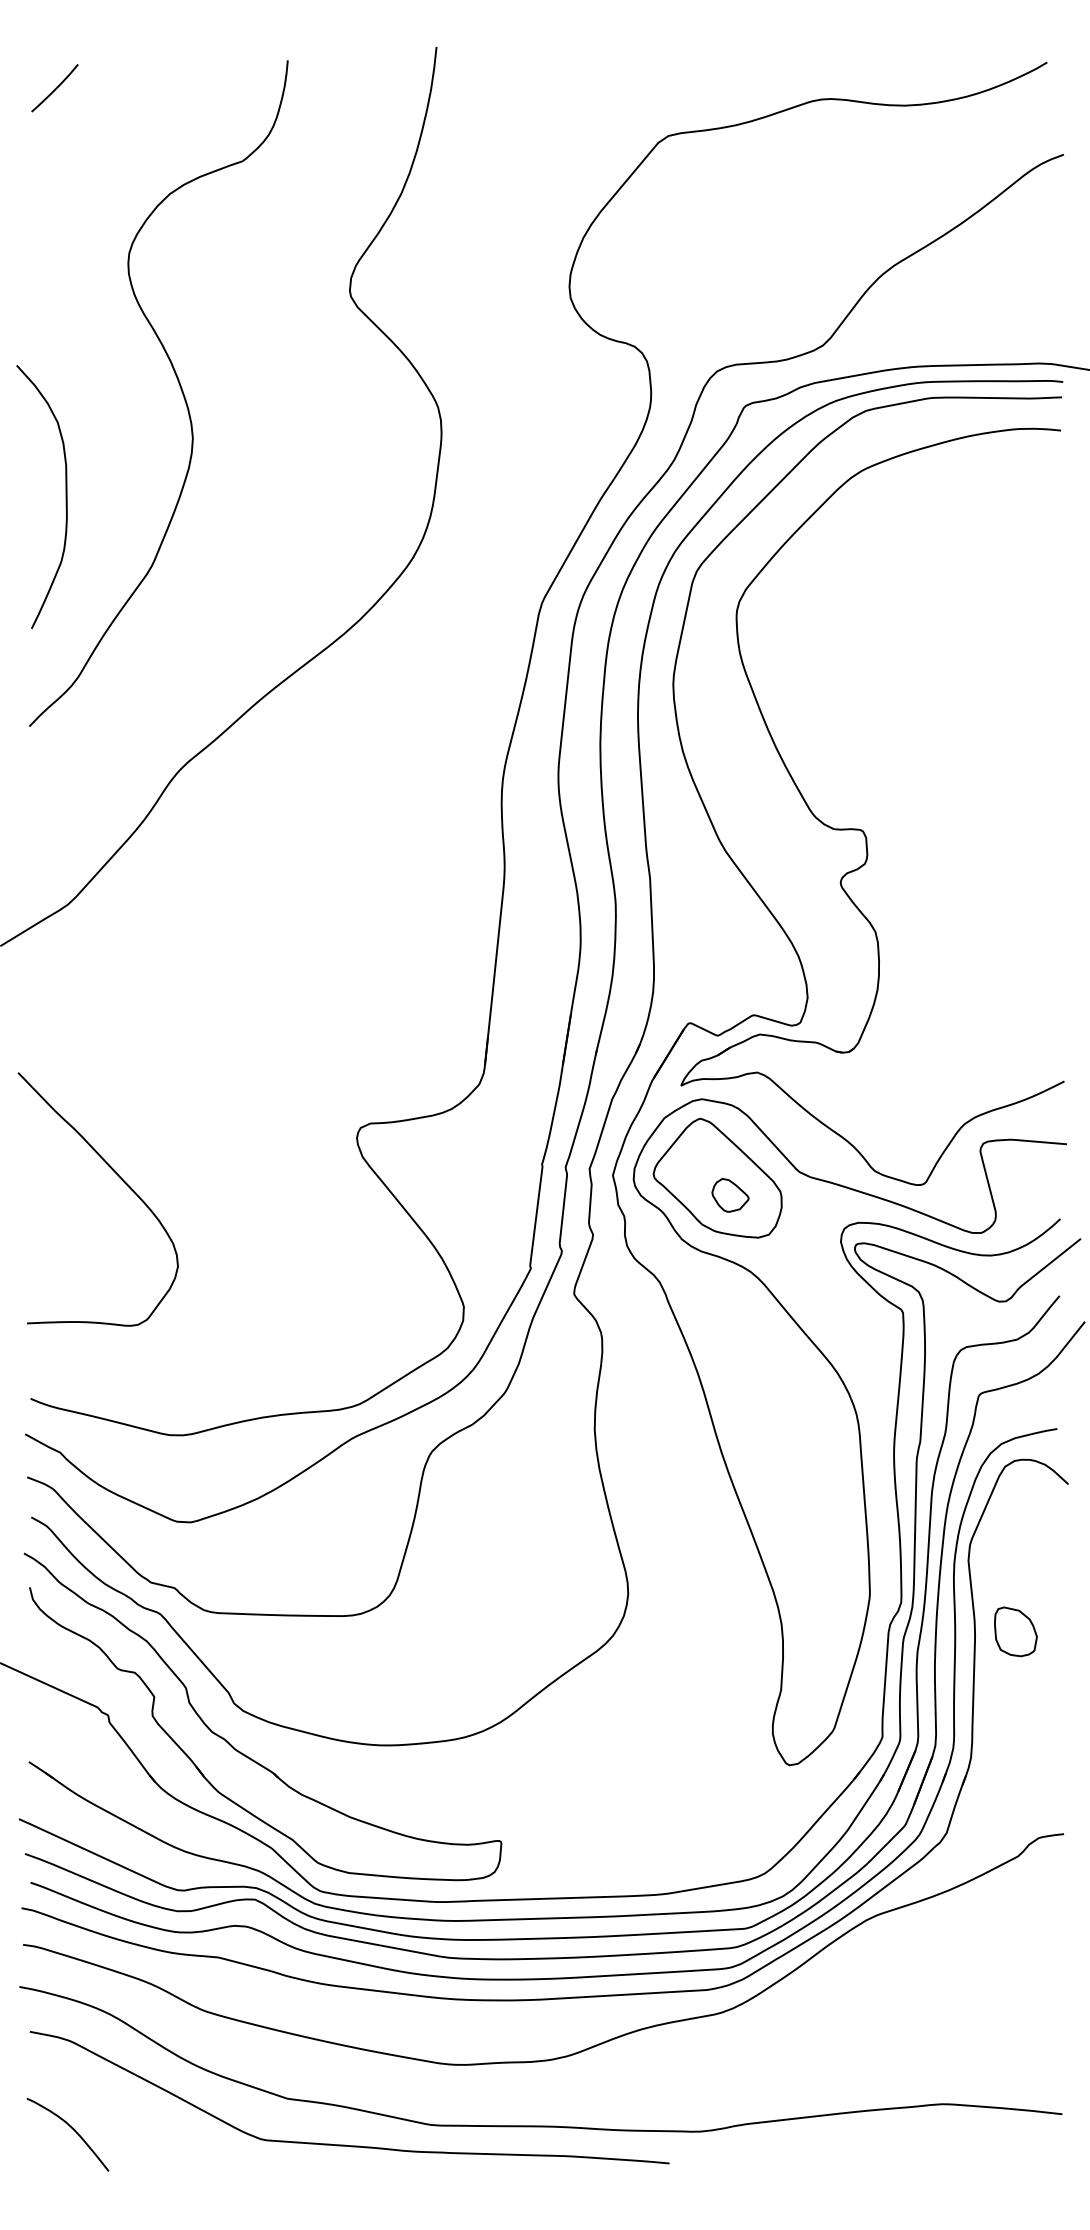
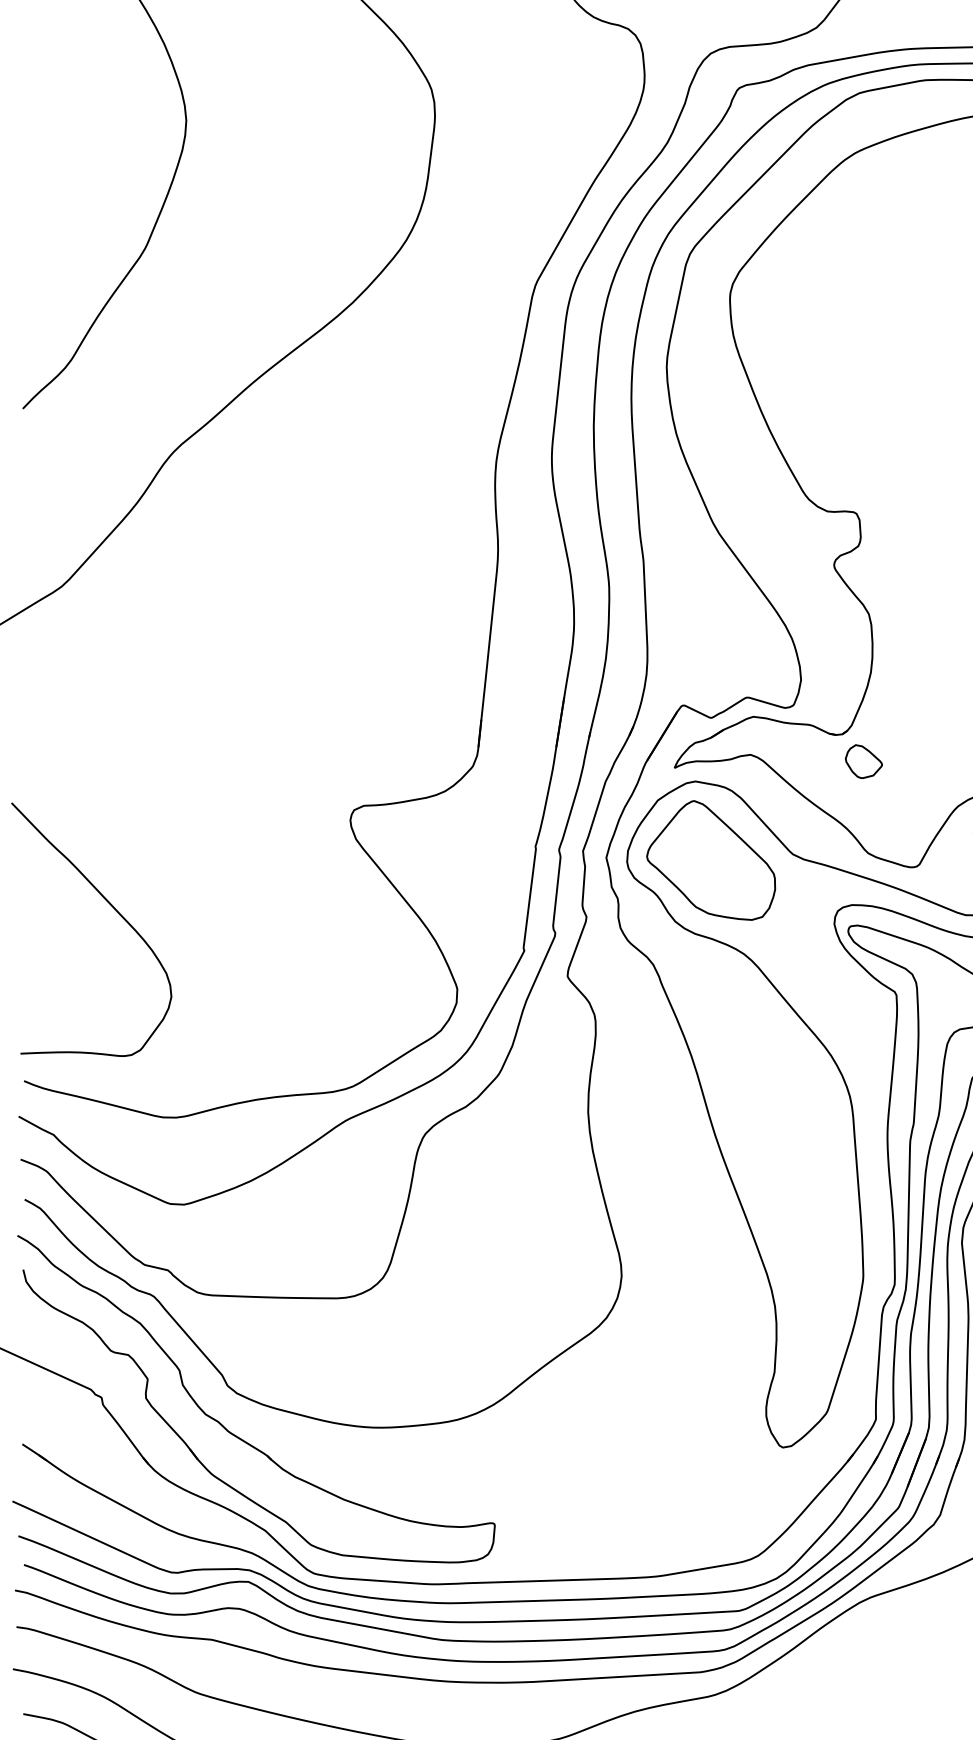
curve: (65, 496) -> (58, 178), removed
curve: (121, 1180) -> (114, 910), moved
part: (730, 1195) -> (863, 761), moved

